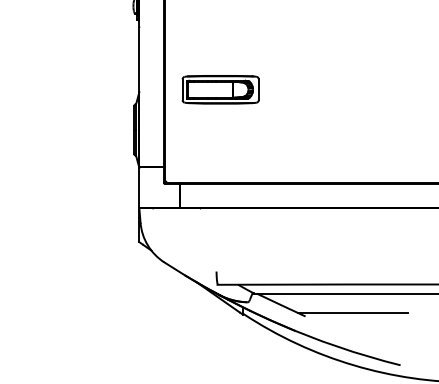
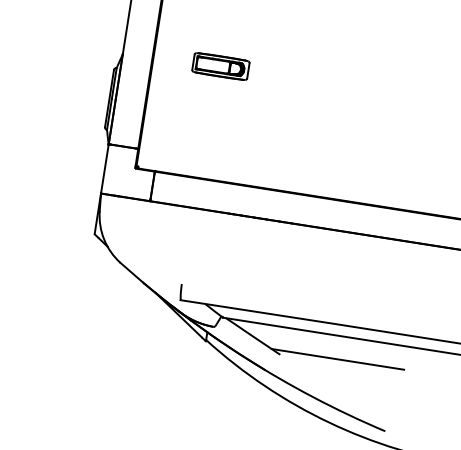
part: (220, 89) -> (220, 66), size x0.6

